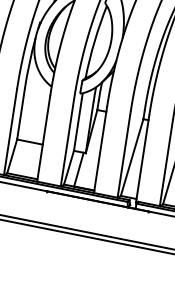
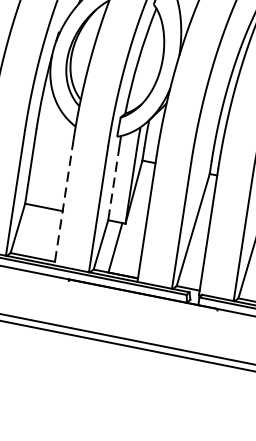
line: (77, 125) -> (113, 183), solid -> dashed
line: (43, 139) -> (63, 203), solid -> dashed

